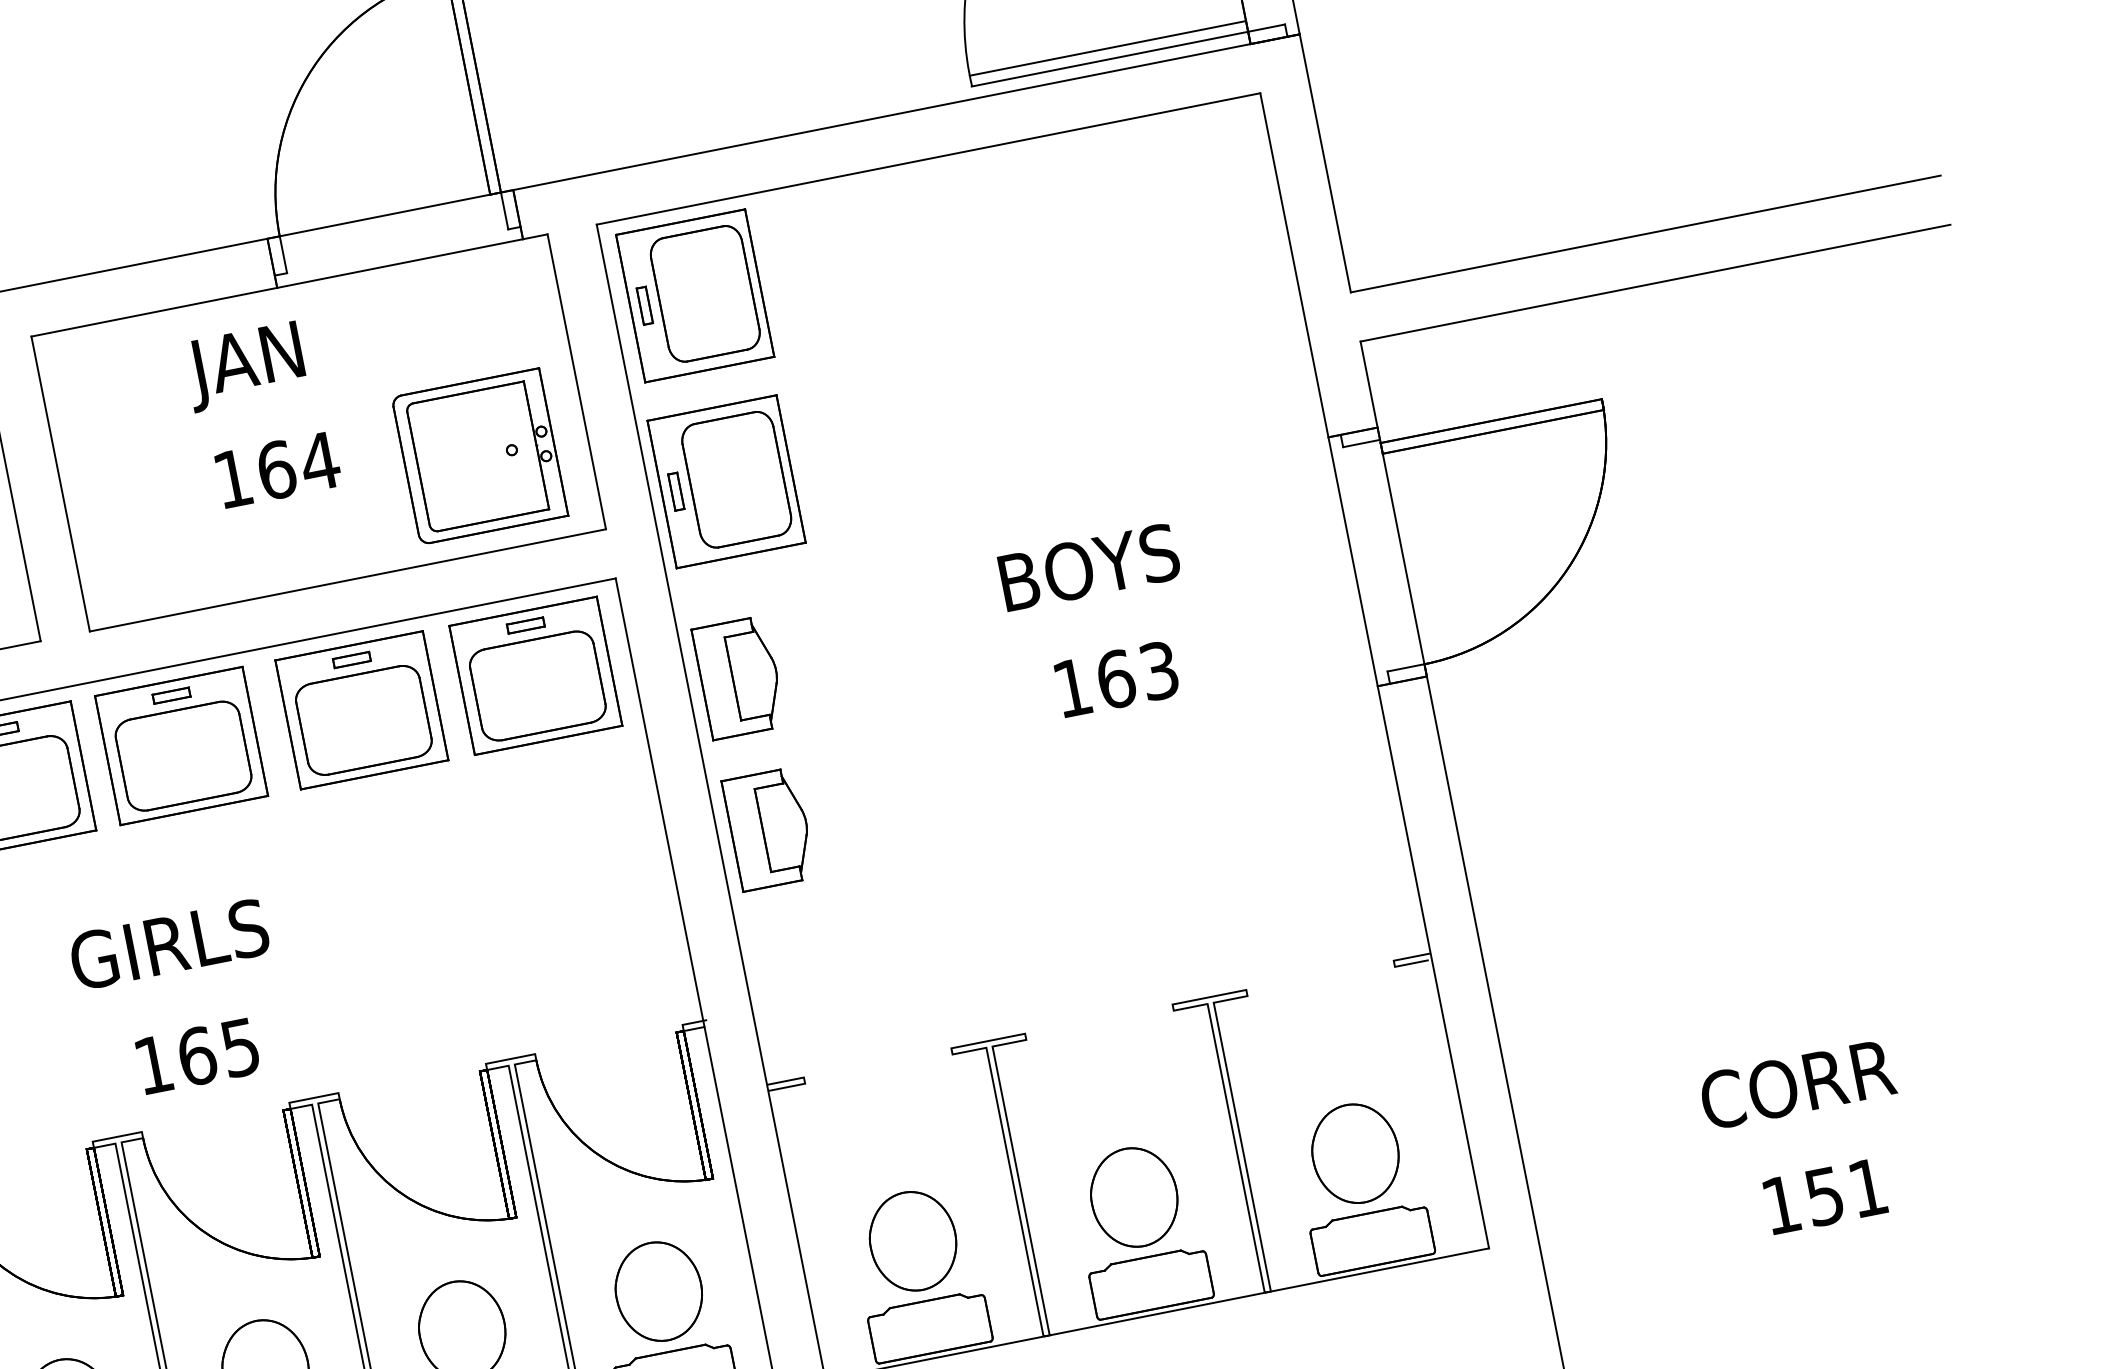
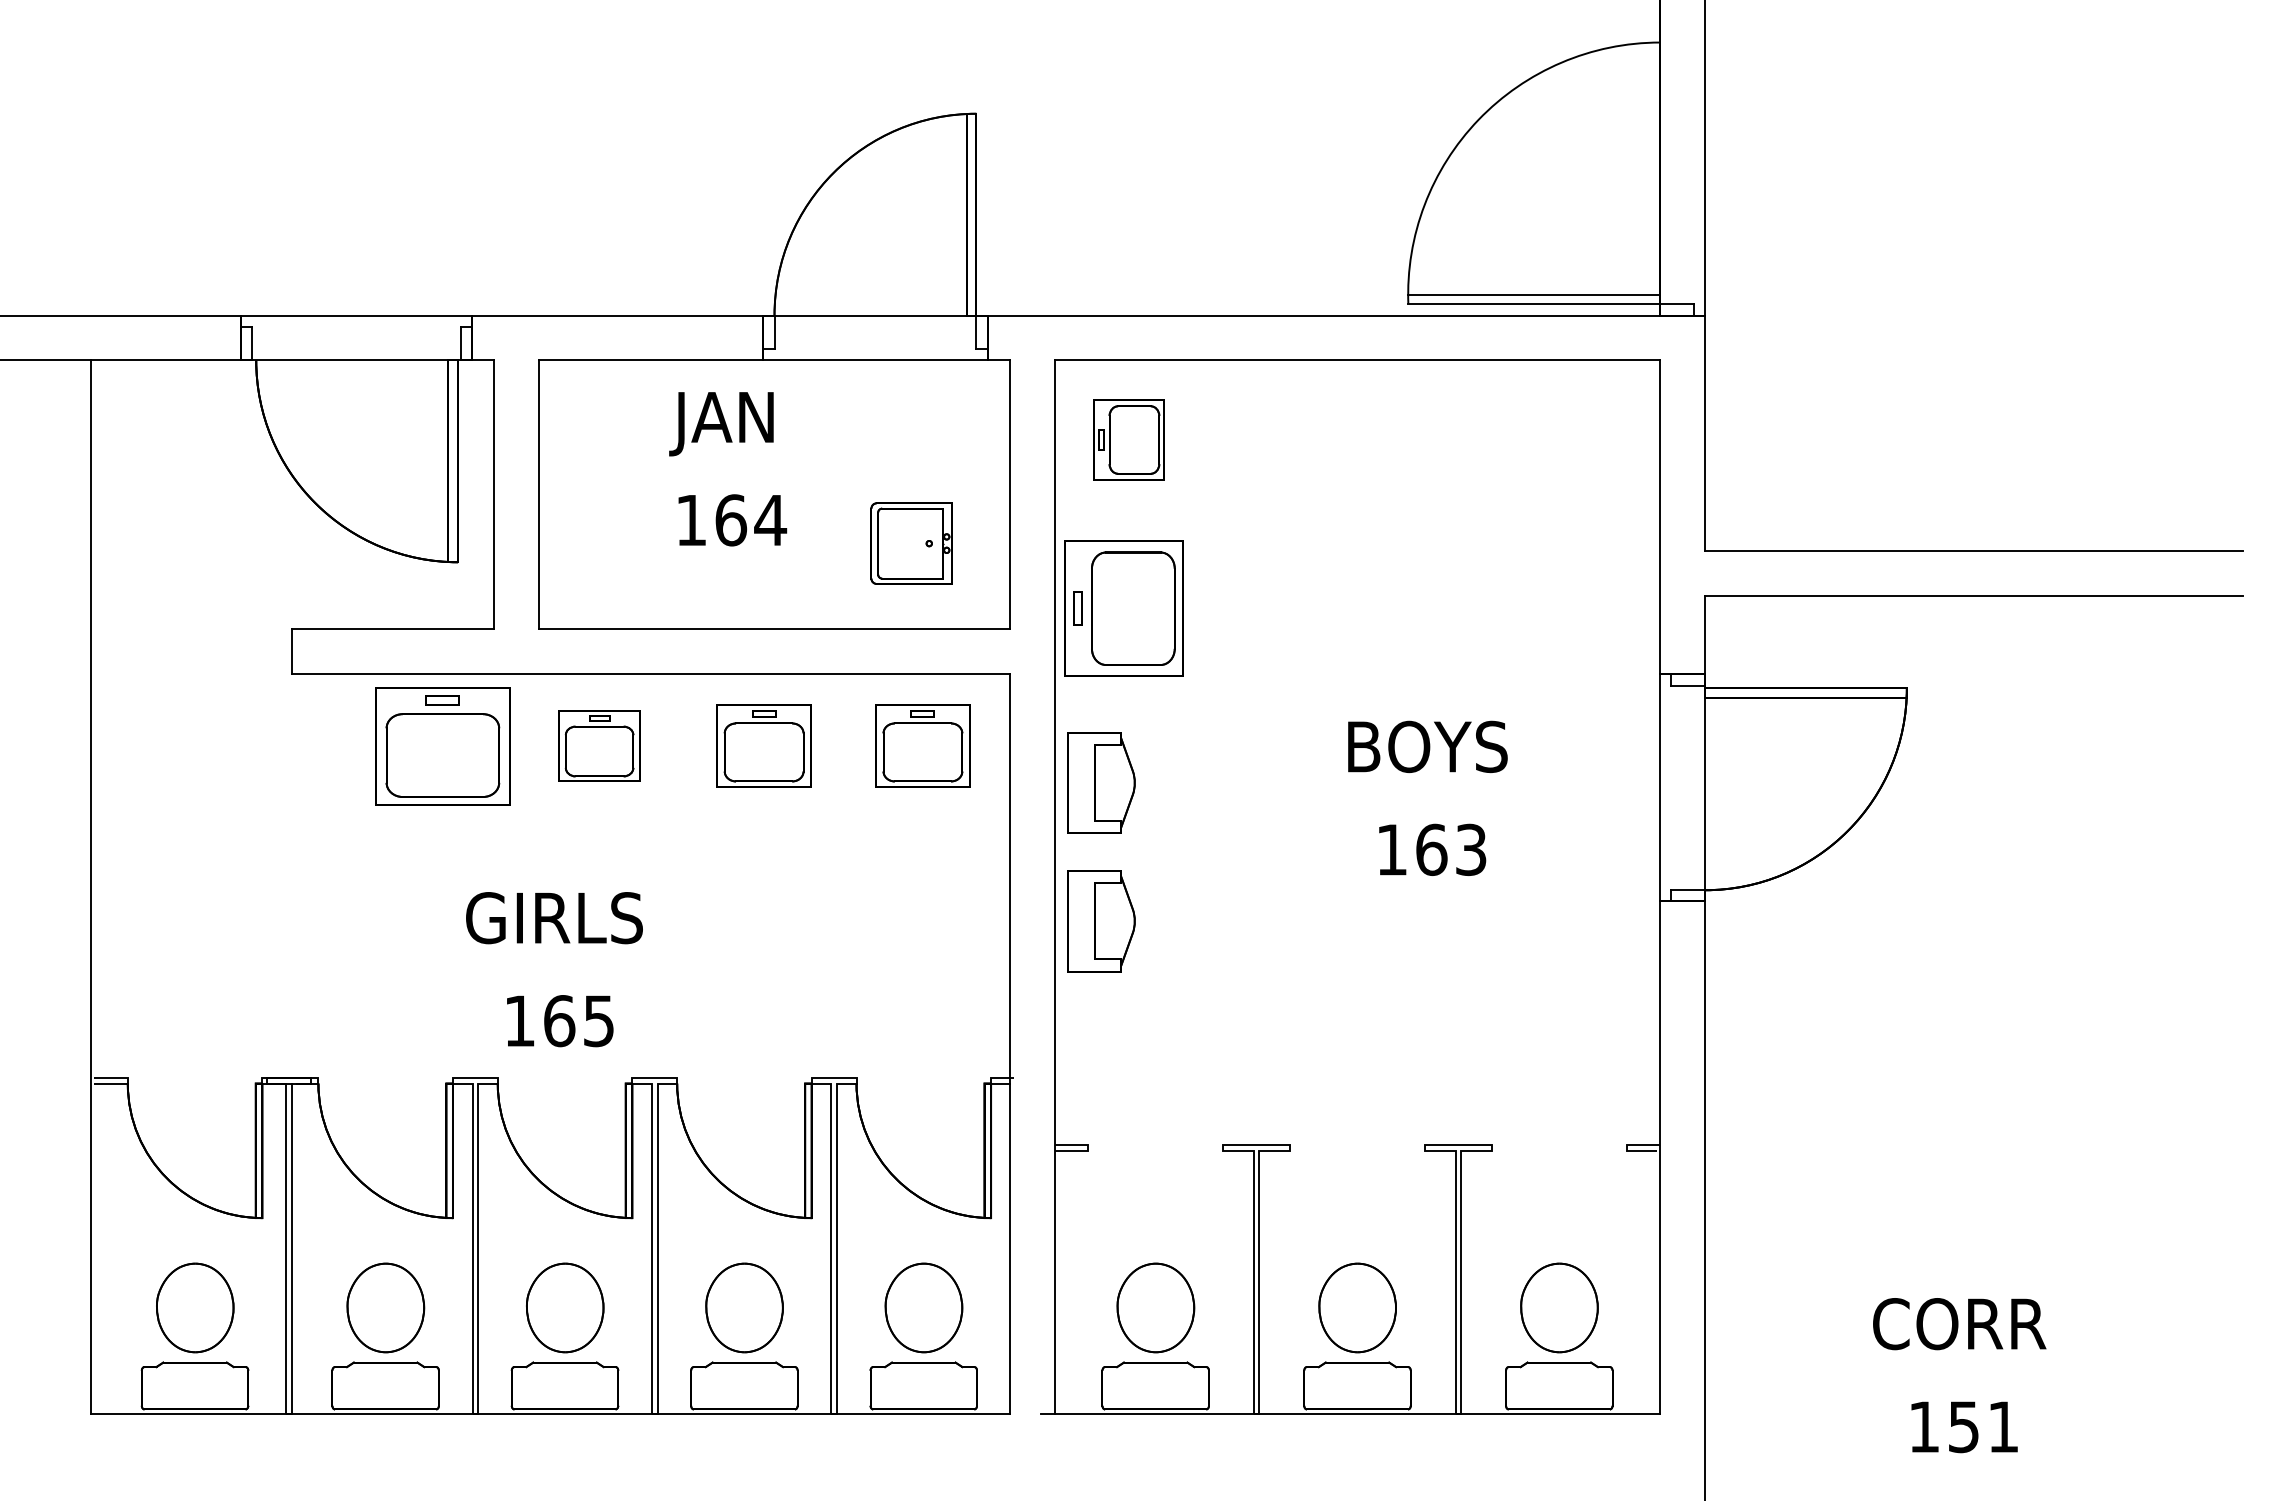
part: (694, 295) -> (1128, 439), size x0.6
part: (479, 456) -> (911, 543), size x0.6
part: (535, 675) -> (922, 745), size x0.7
part: (361, 709) -> (763, 745), size x0.7
part: (181, 745) -> (599, 745), size x0.6

